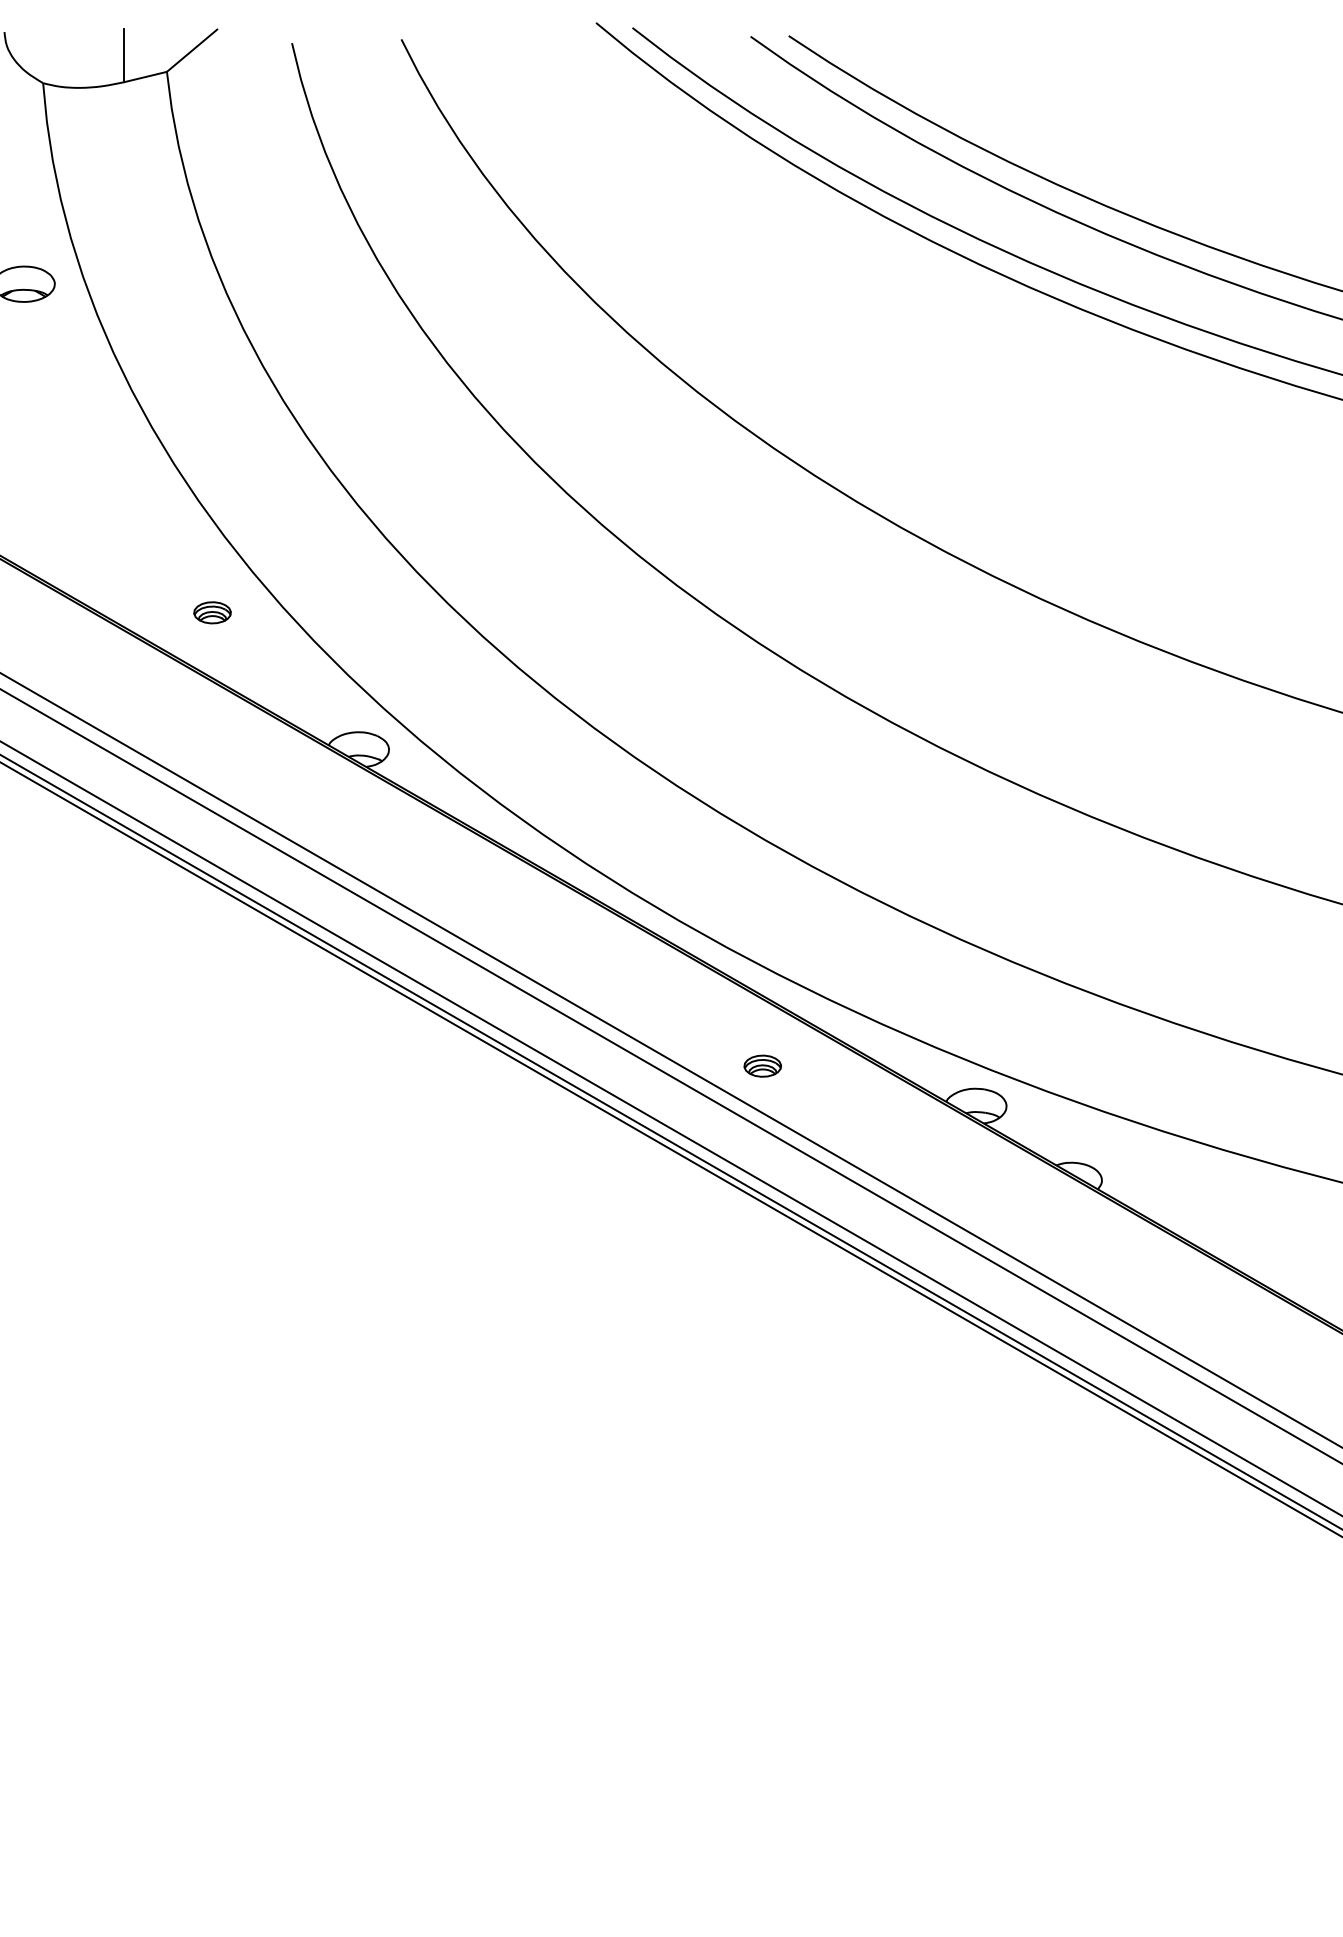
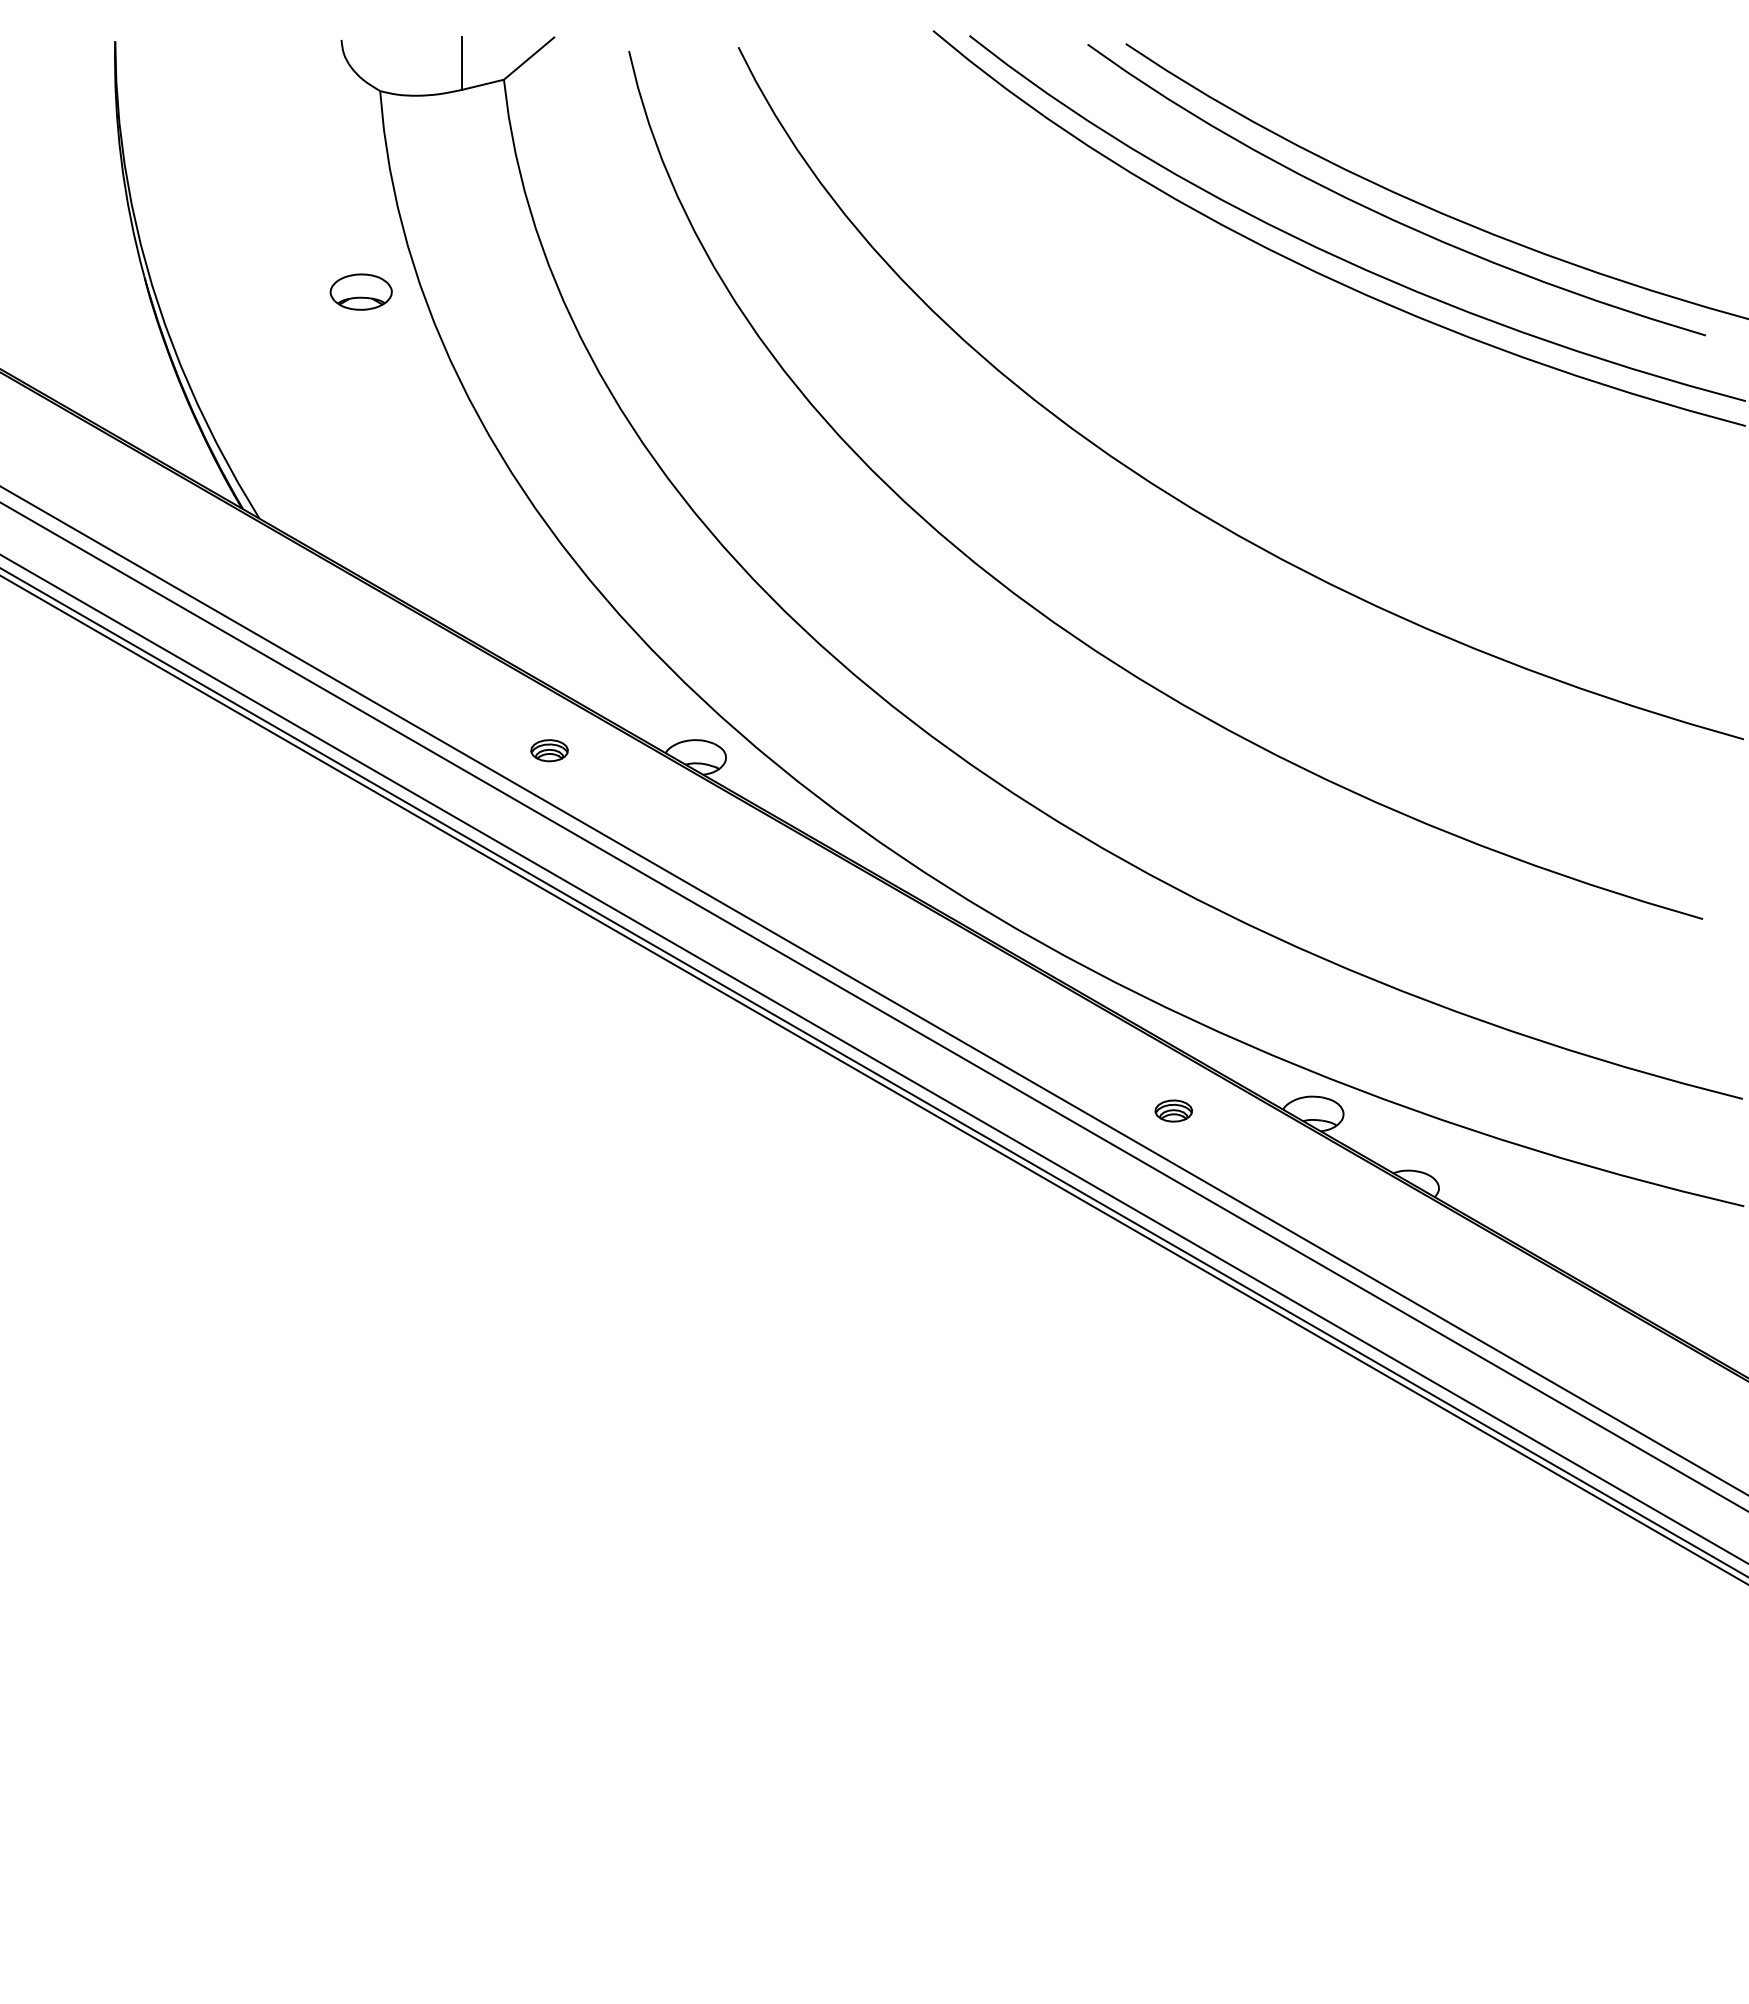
part: (212, 612) -> (549, 750), moved
part: (762, 1065) -> (1173, 1110), moved

